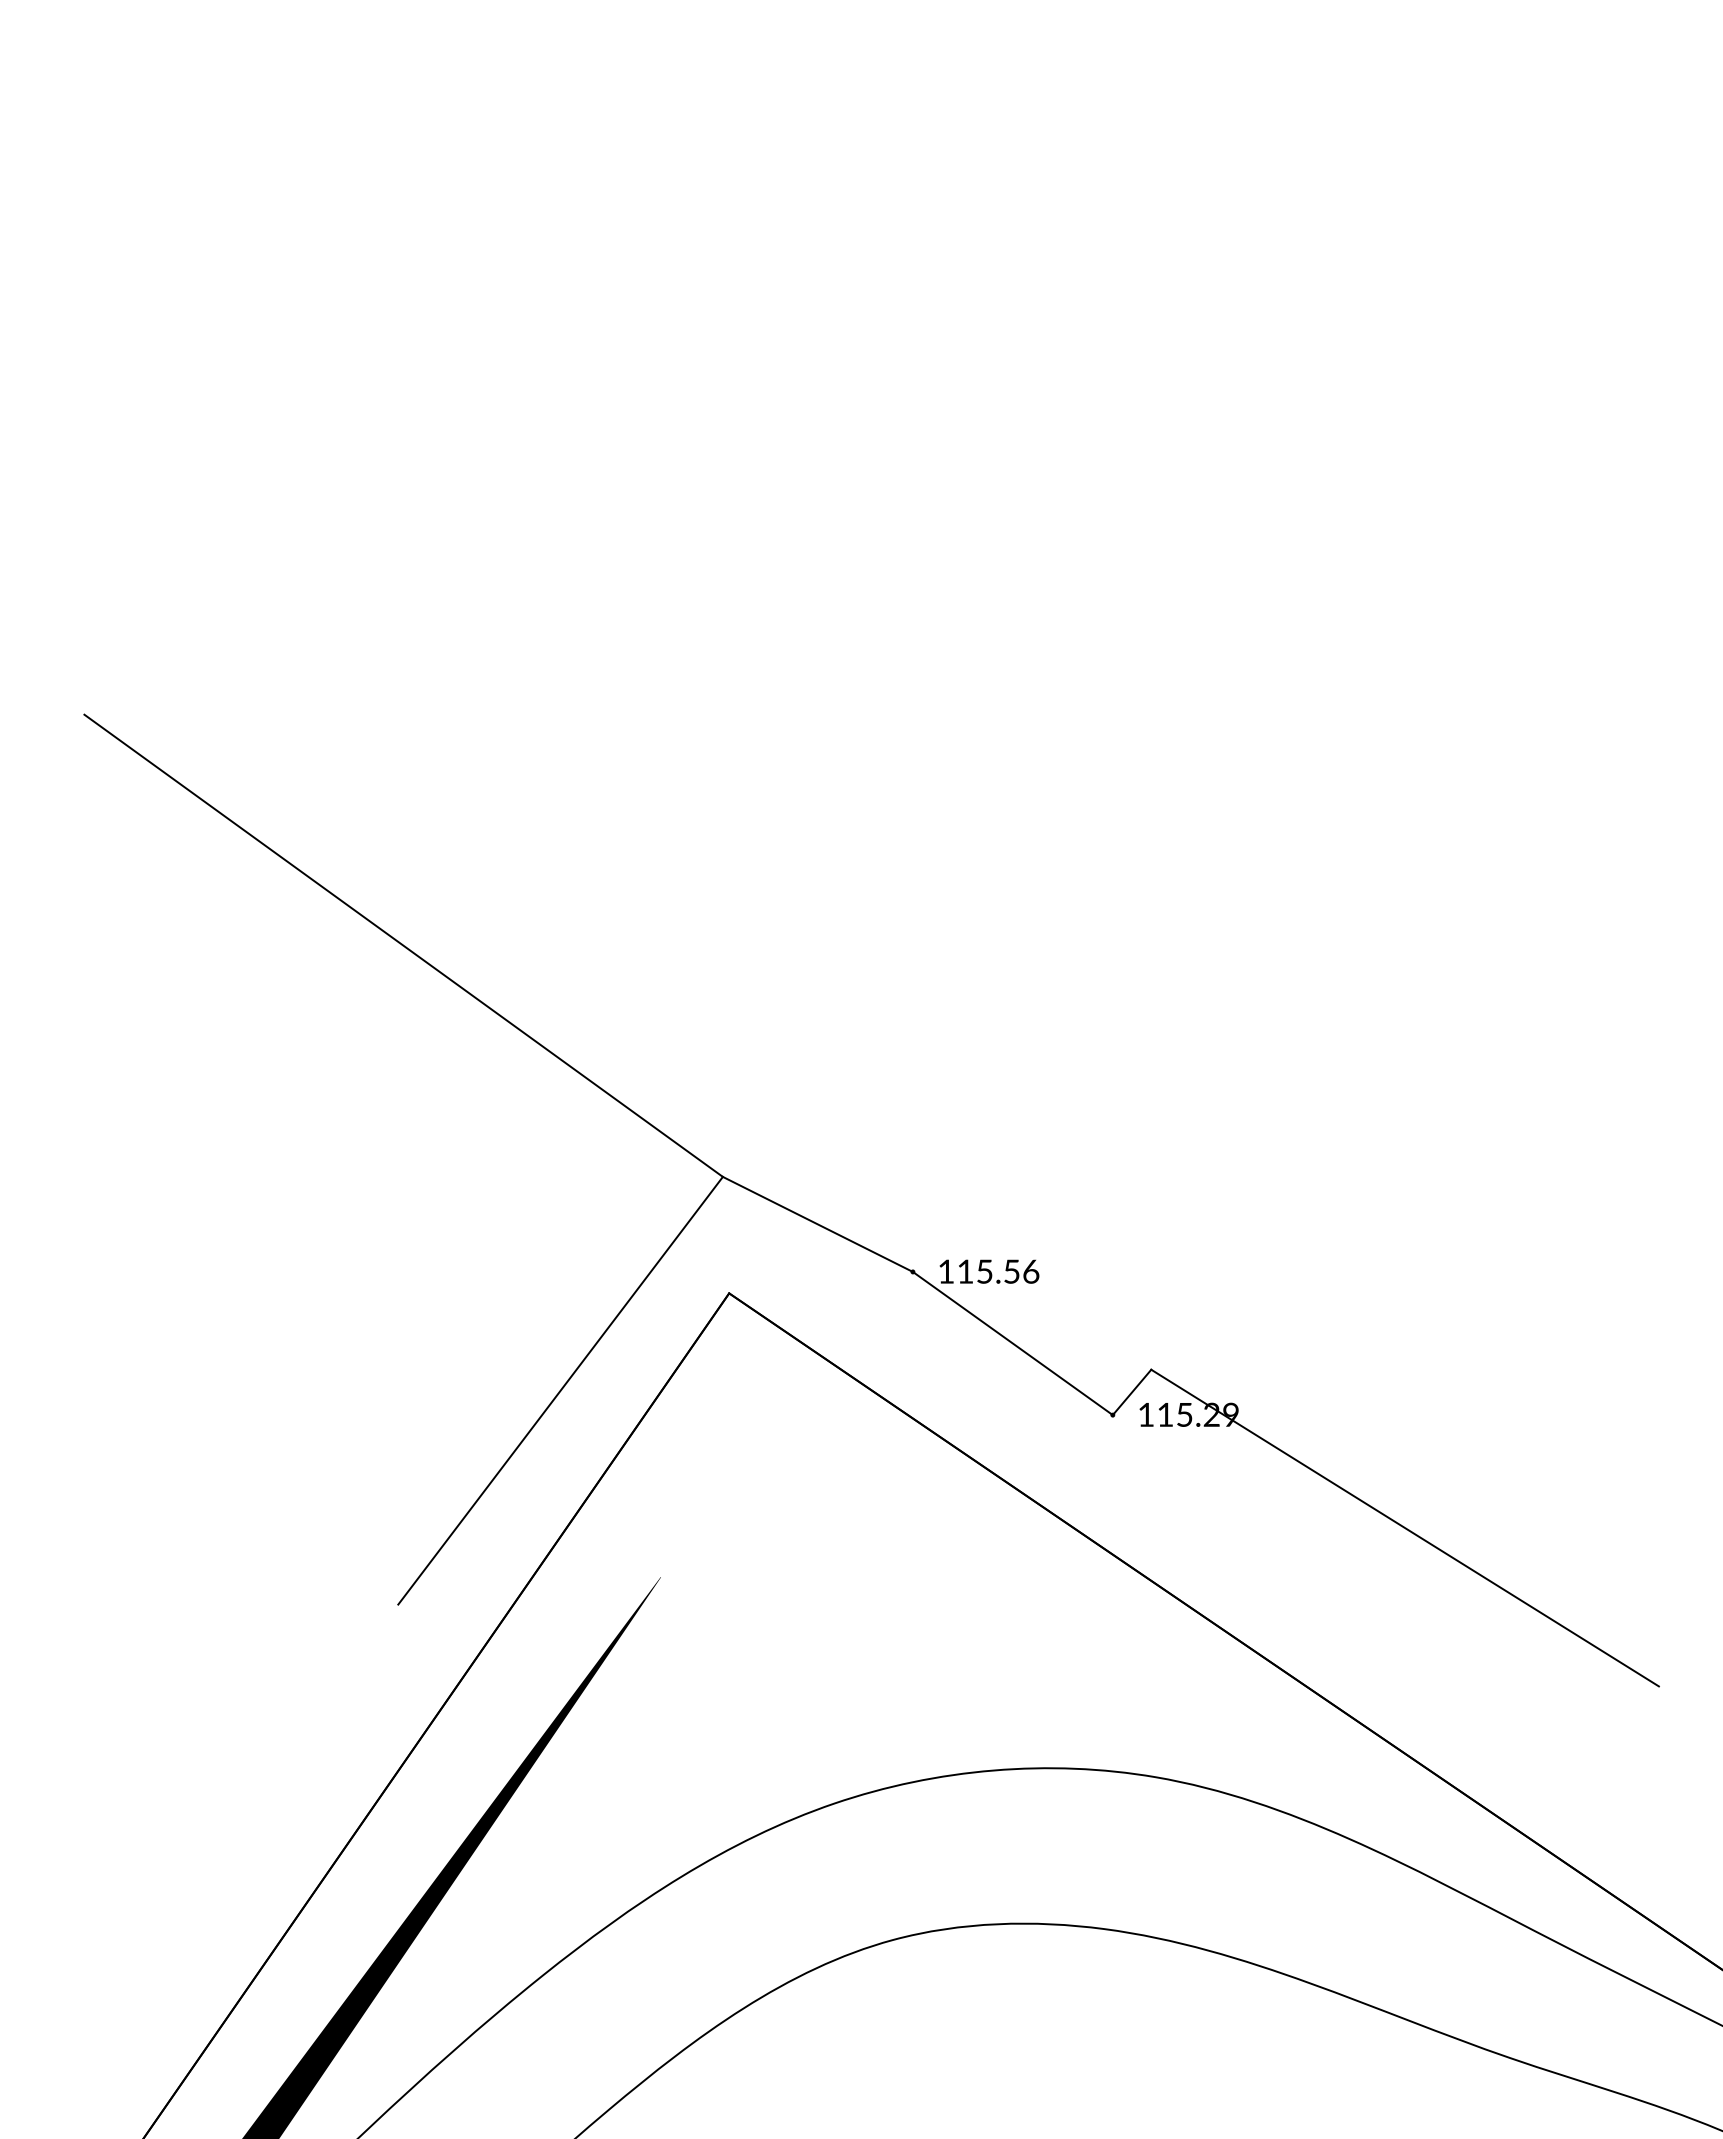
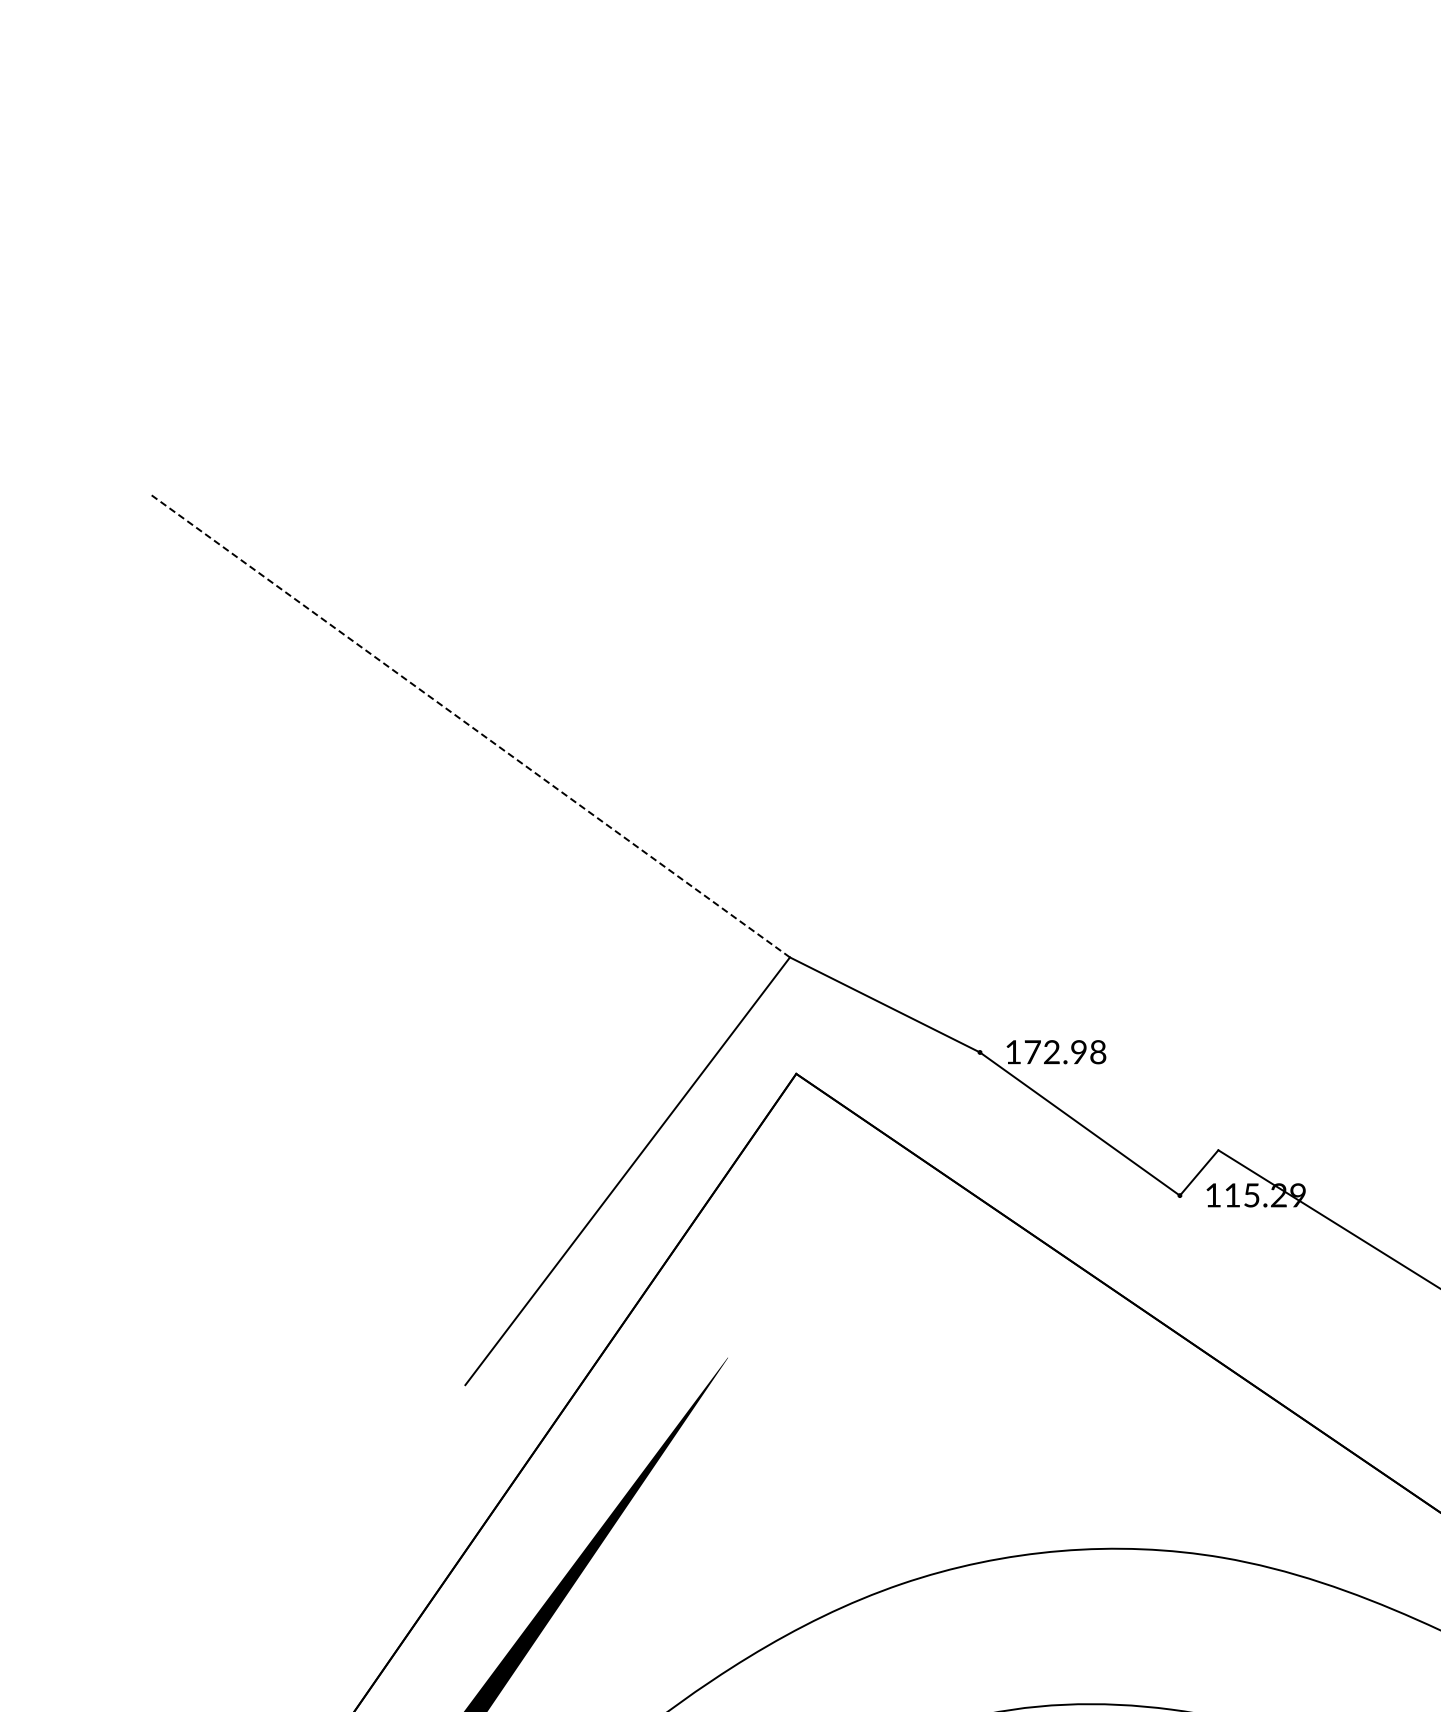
line: (403, 945) -> (470, 726), solid -> dashed
text: (998, 1271) -> (1065, 1052), 115.56 -> 172.98

